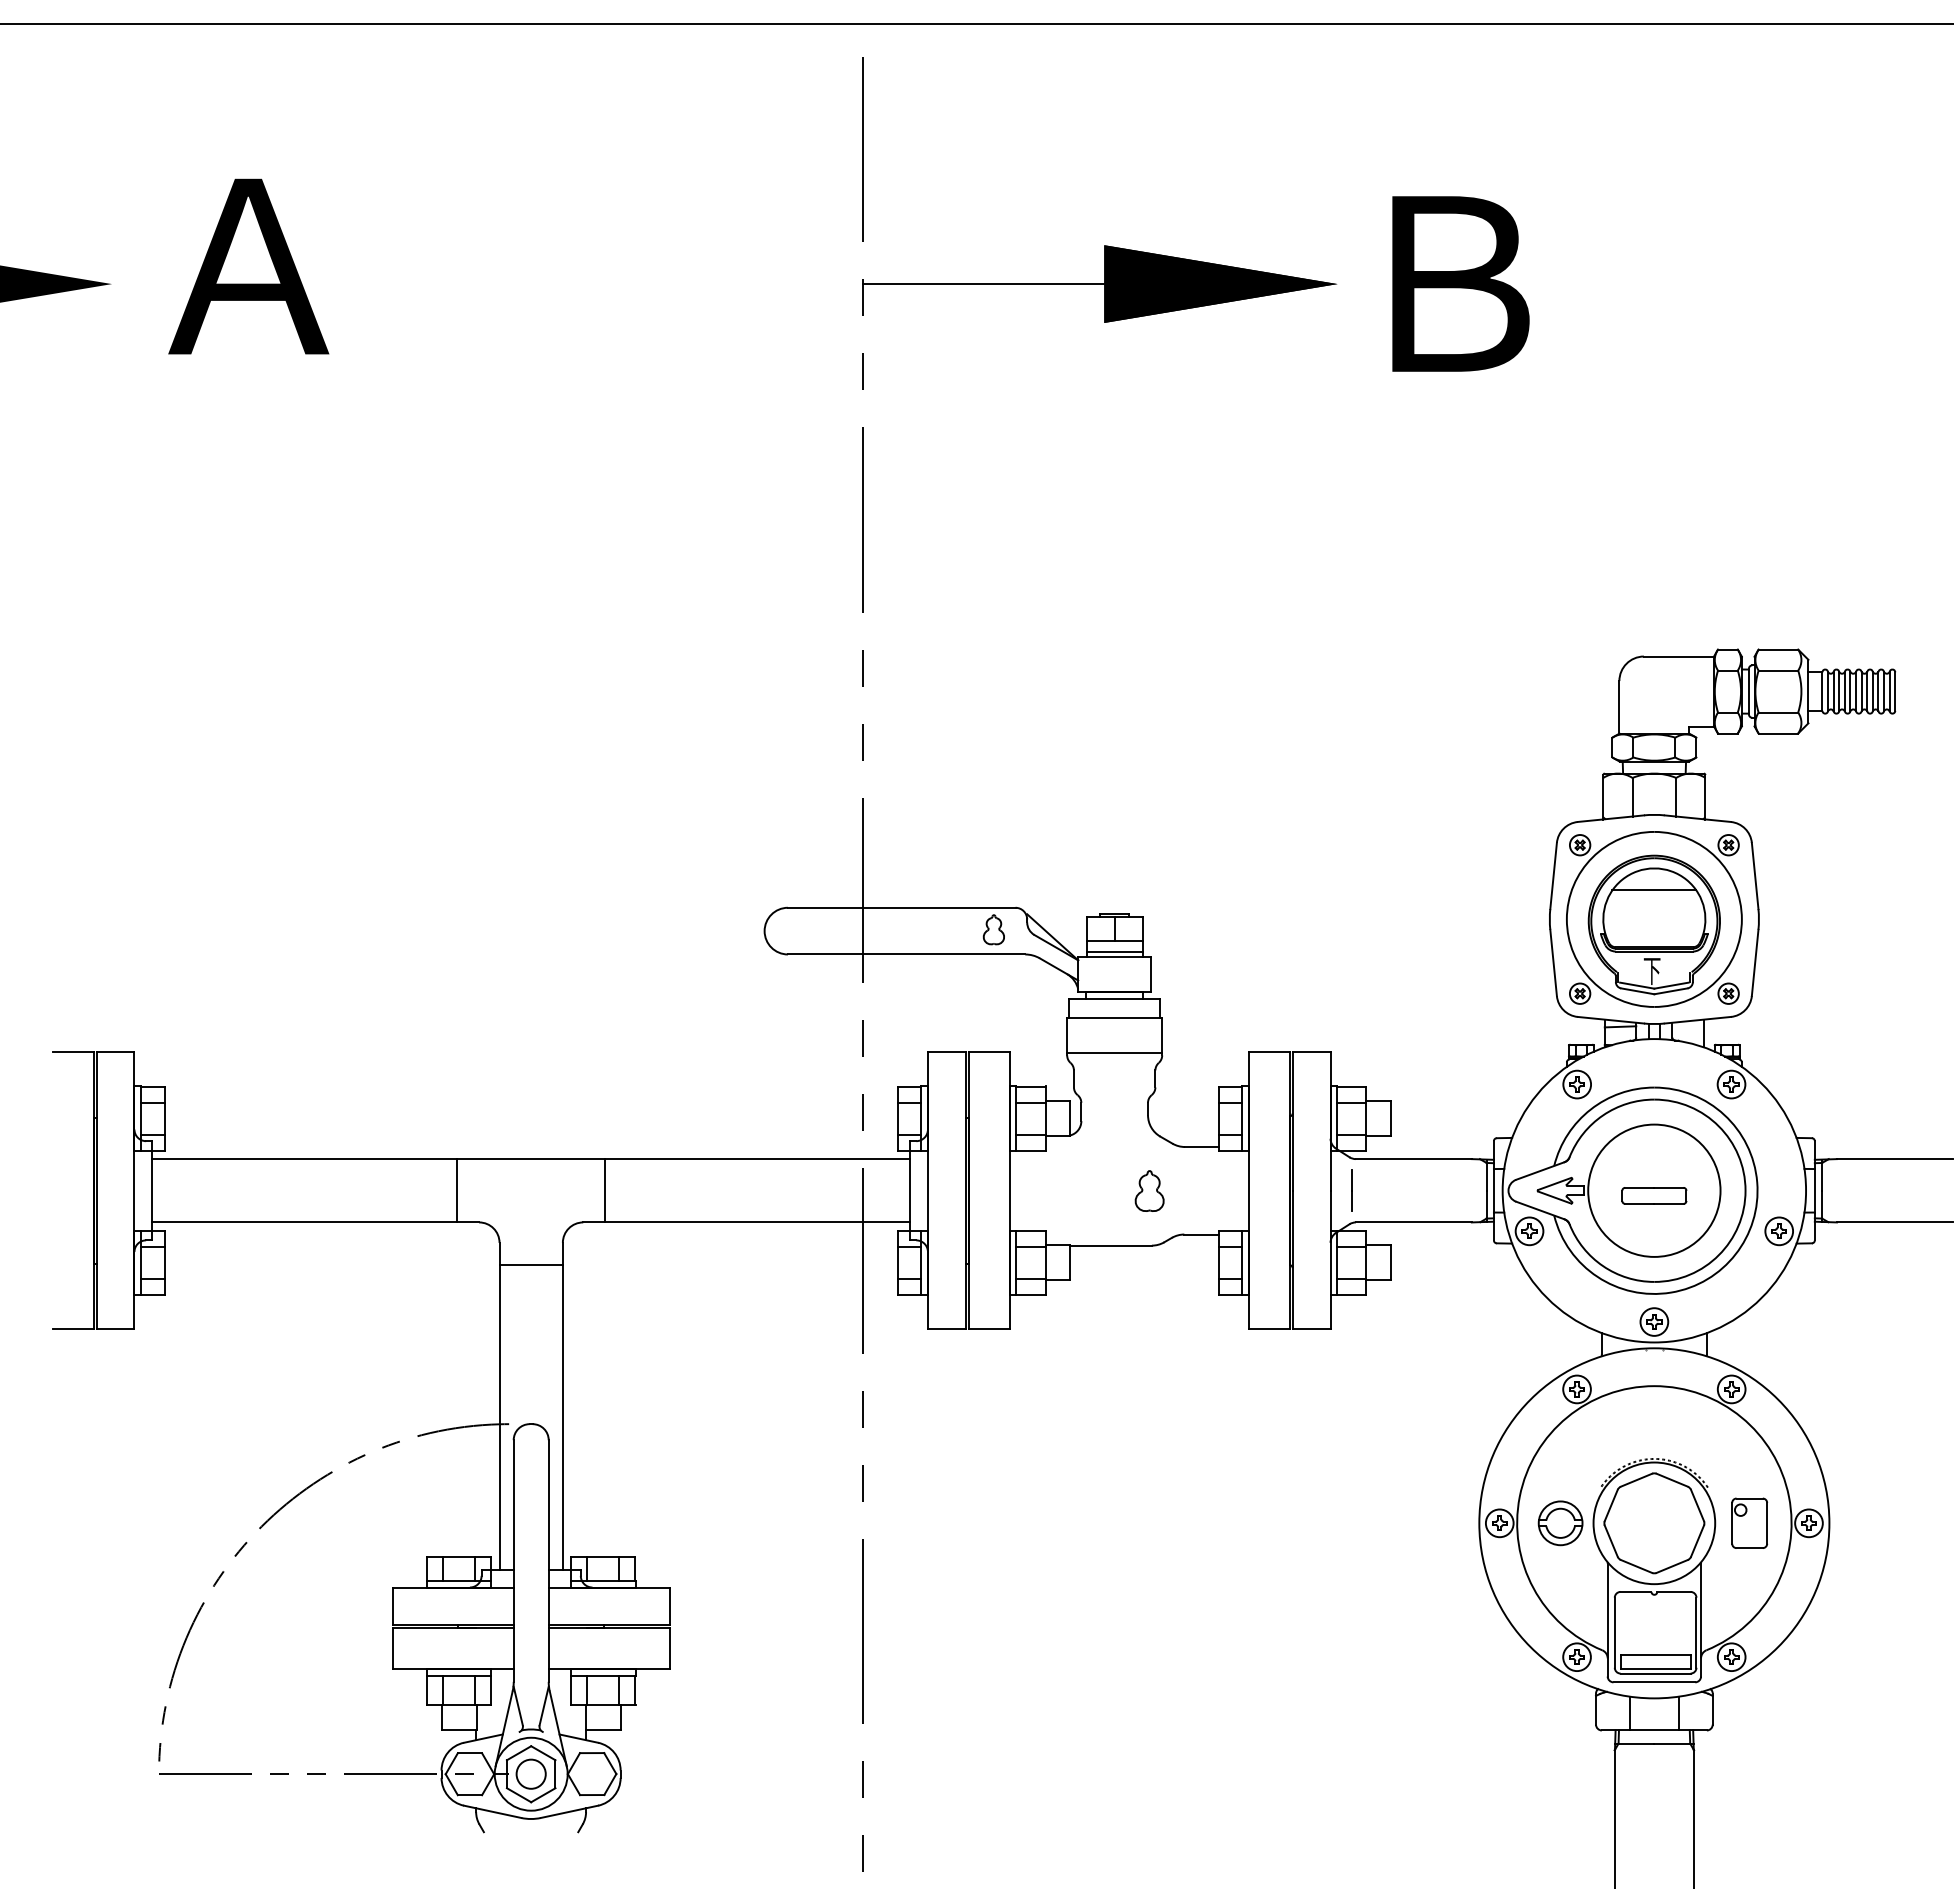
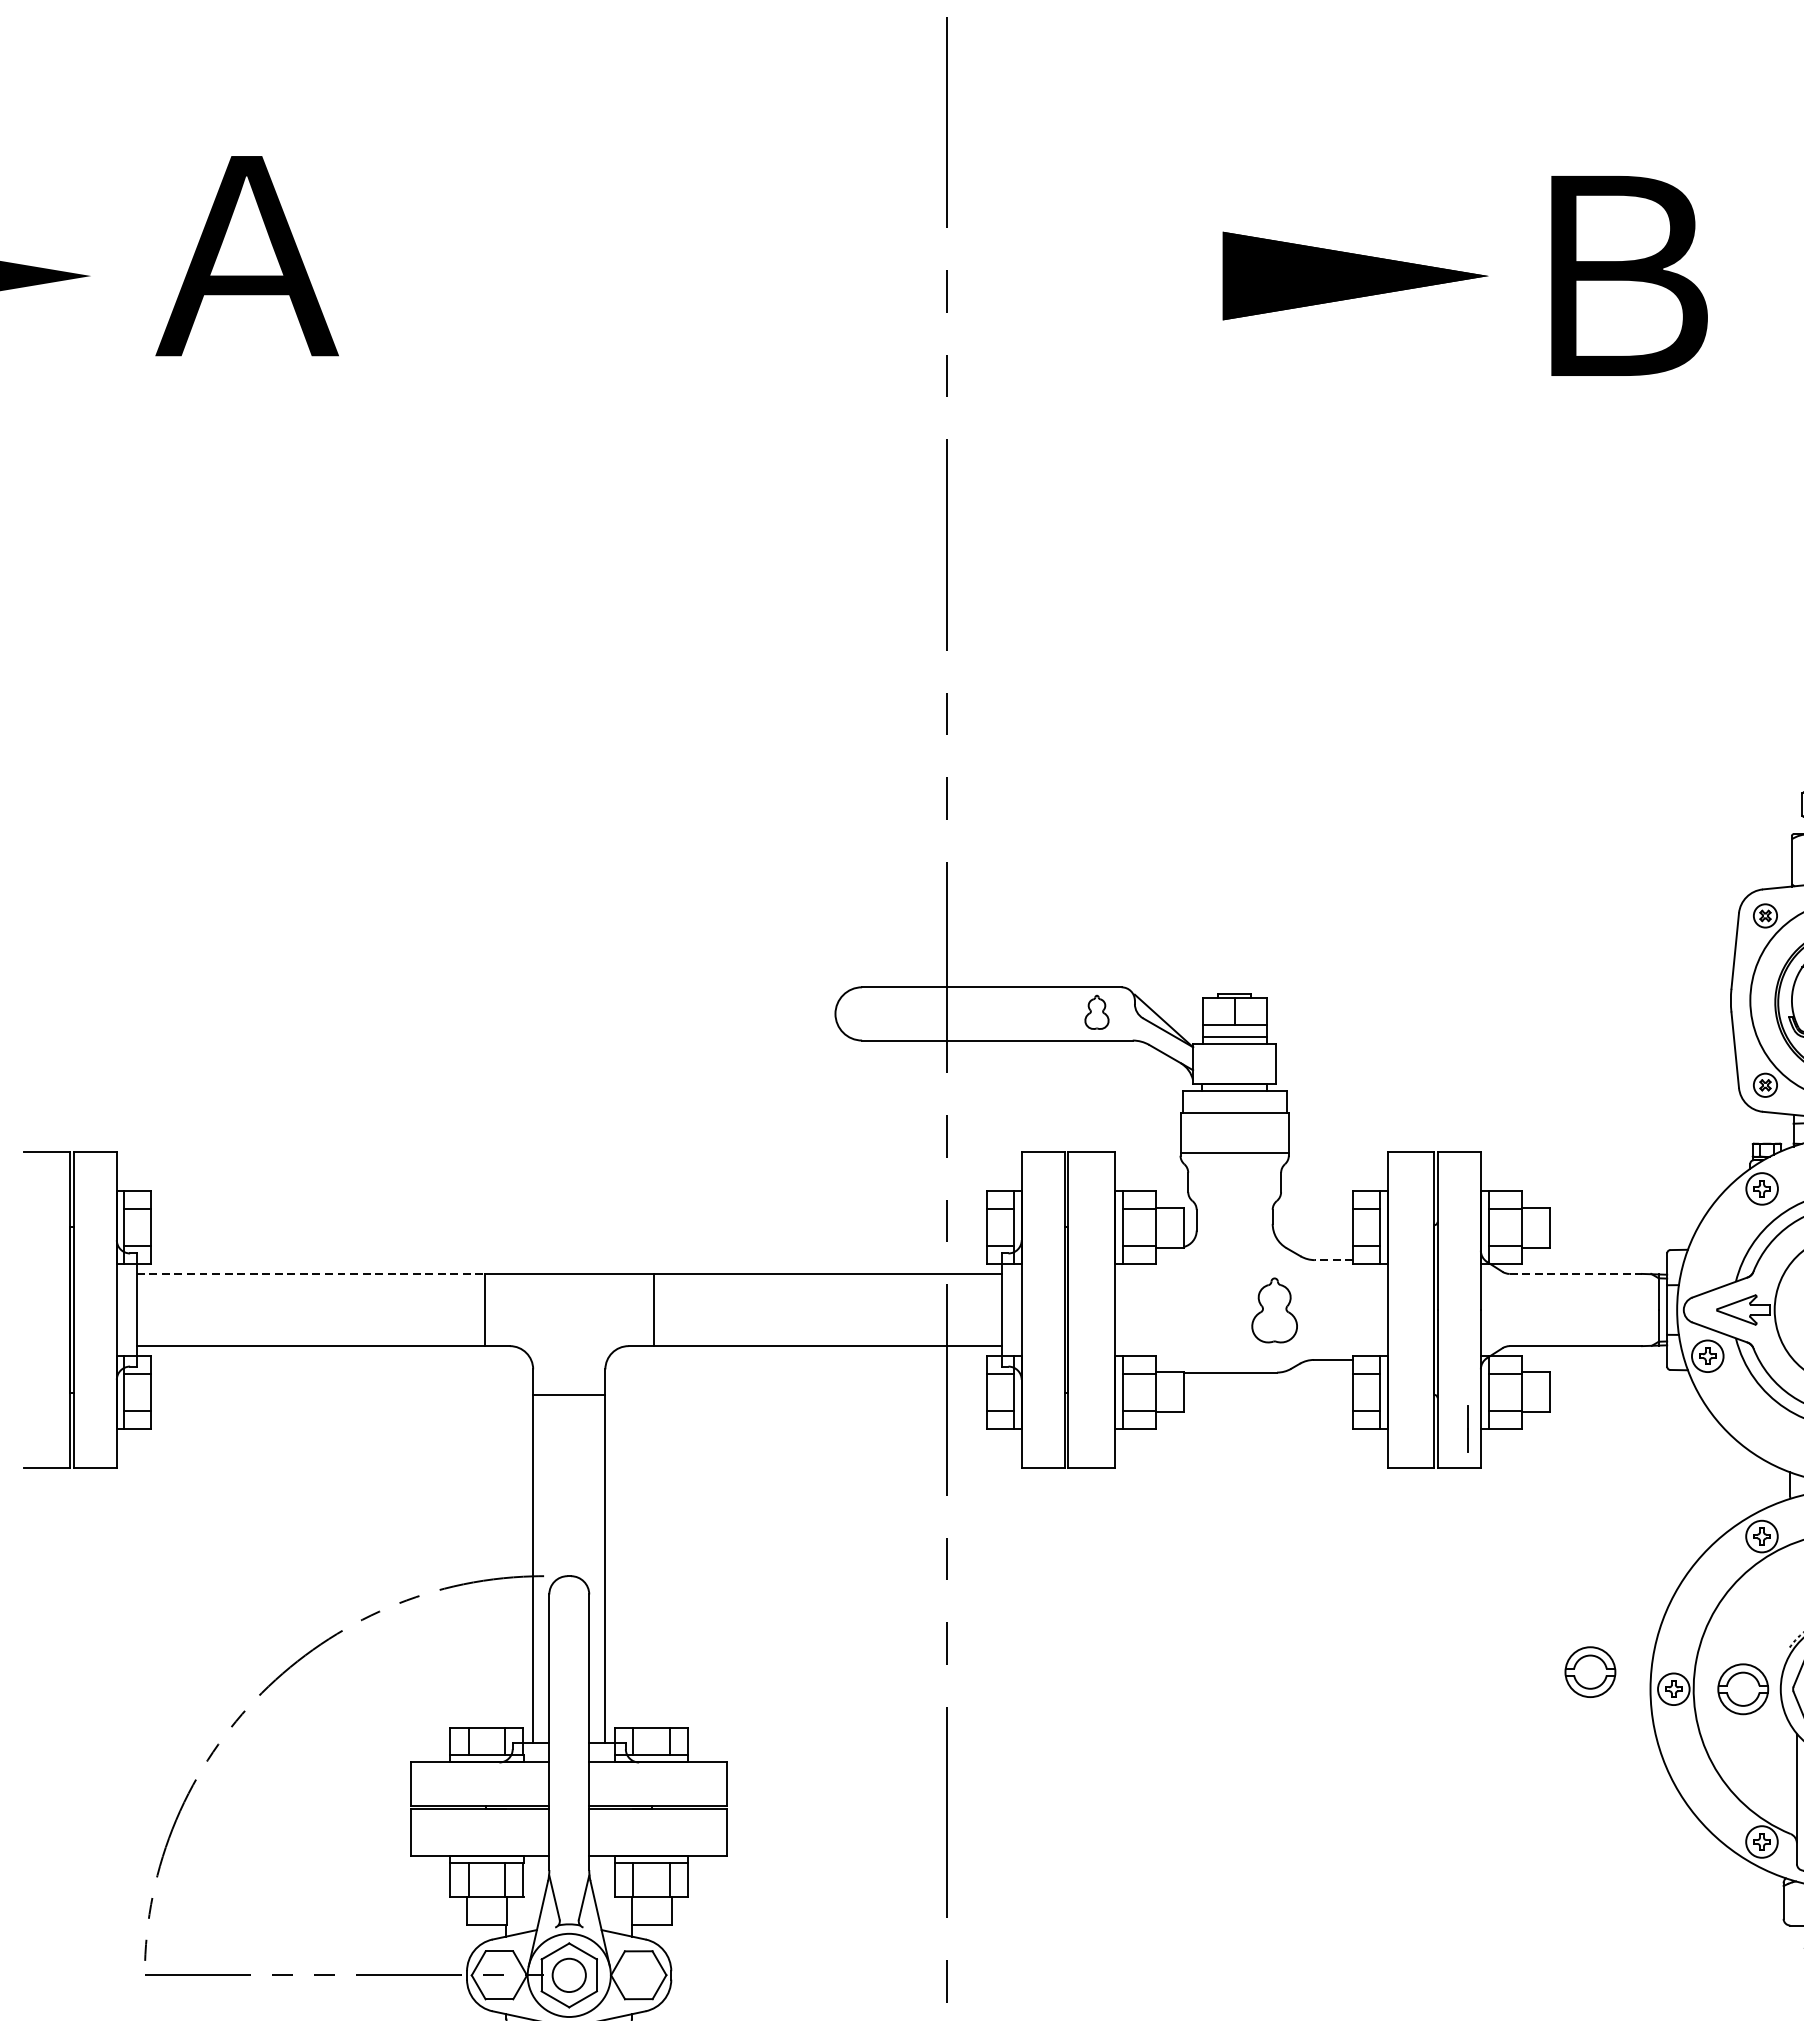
line: (983, 284) -> (1085, 276), removed
line: (1201, 1147) -> (1333, 1260), solid -> dashed
line: (304, 1159) -> (310, 1274), solid -> dashed
line: (1413, 1159) -> (1575, 1274), solid -> dashed
part: (1149, 1190) -> (1274, 1309), size x1.4
line: (1351, 1190) -> (1467, 1428), moved
part: (1426, 1508) -> (1590, 1672), added

